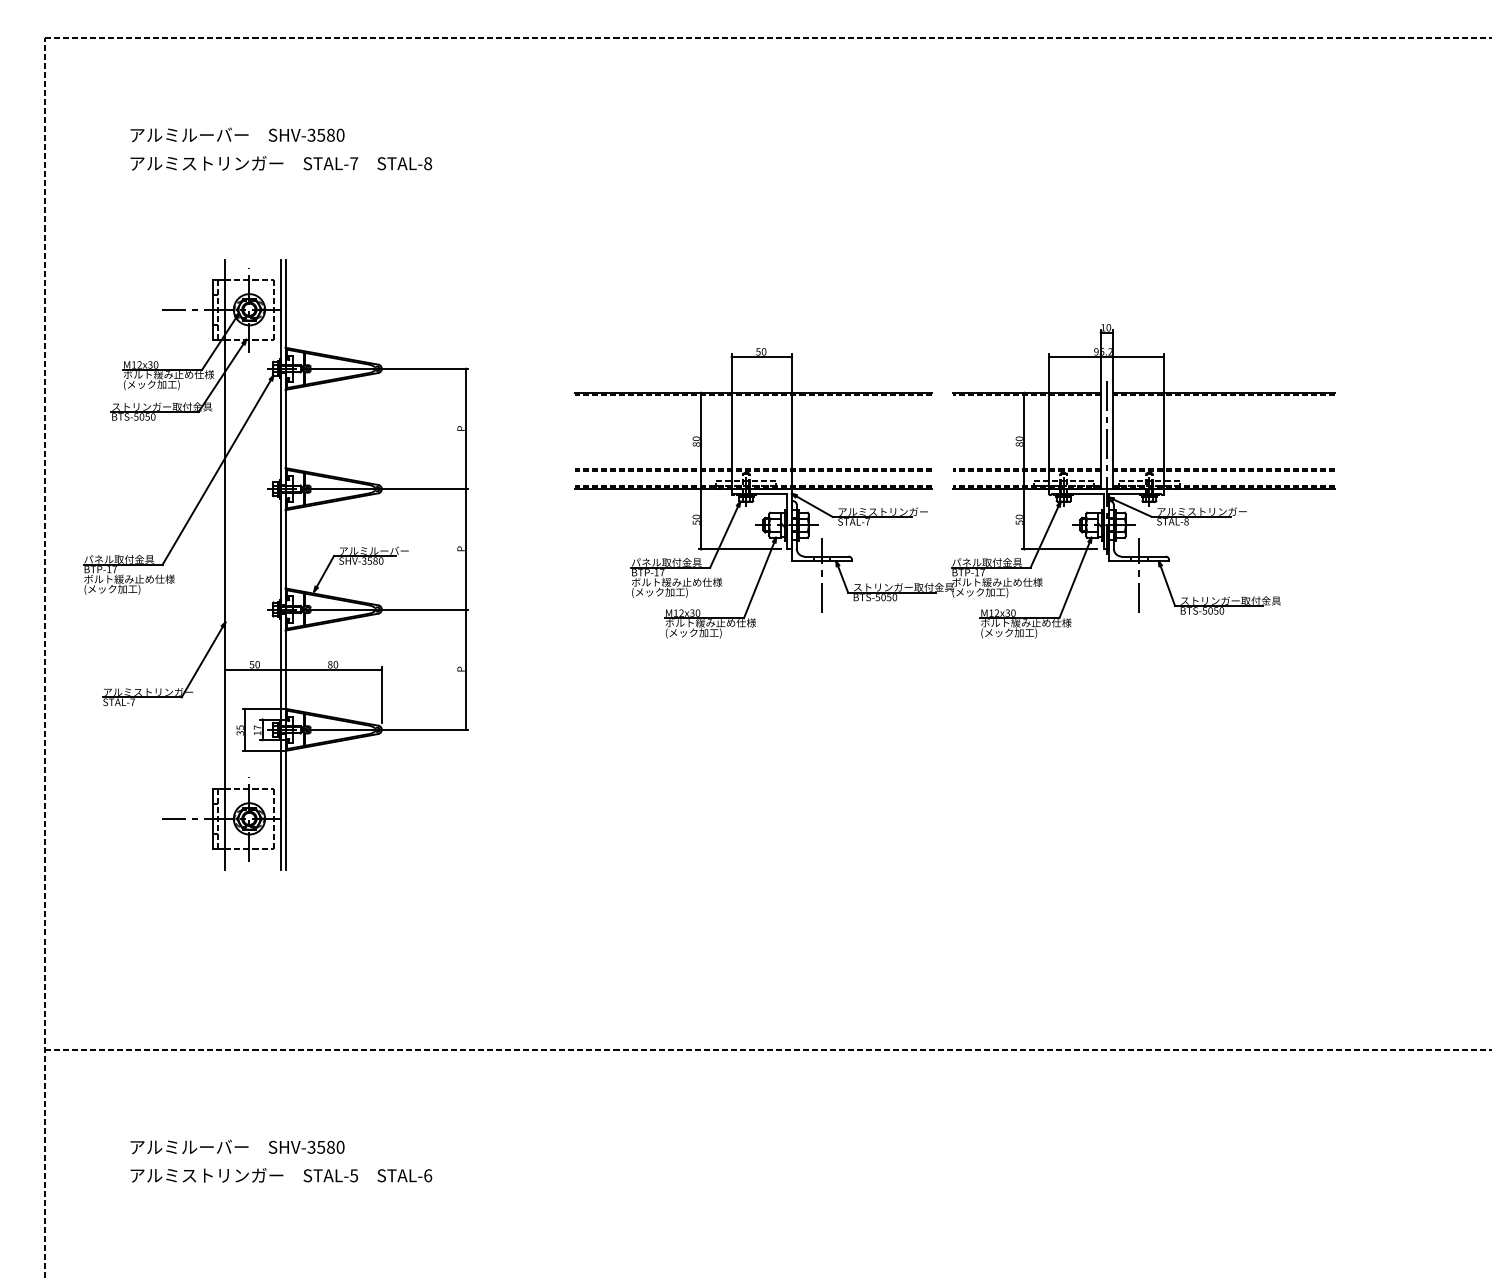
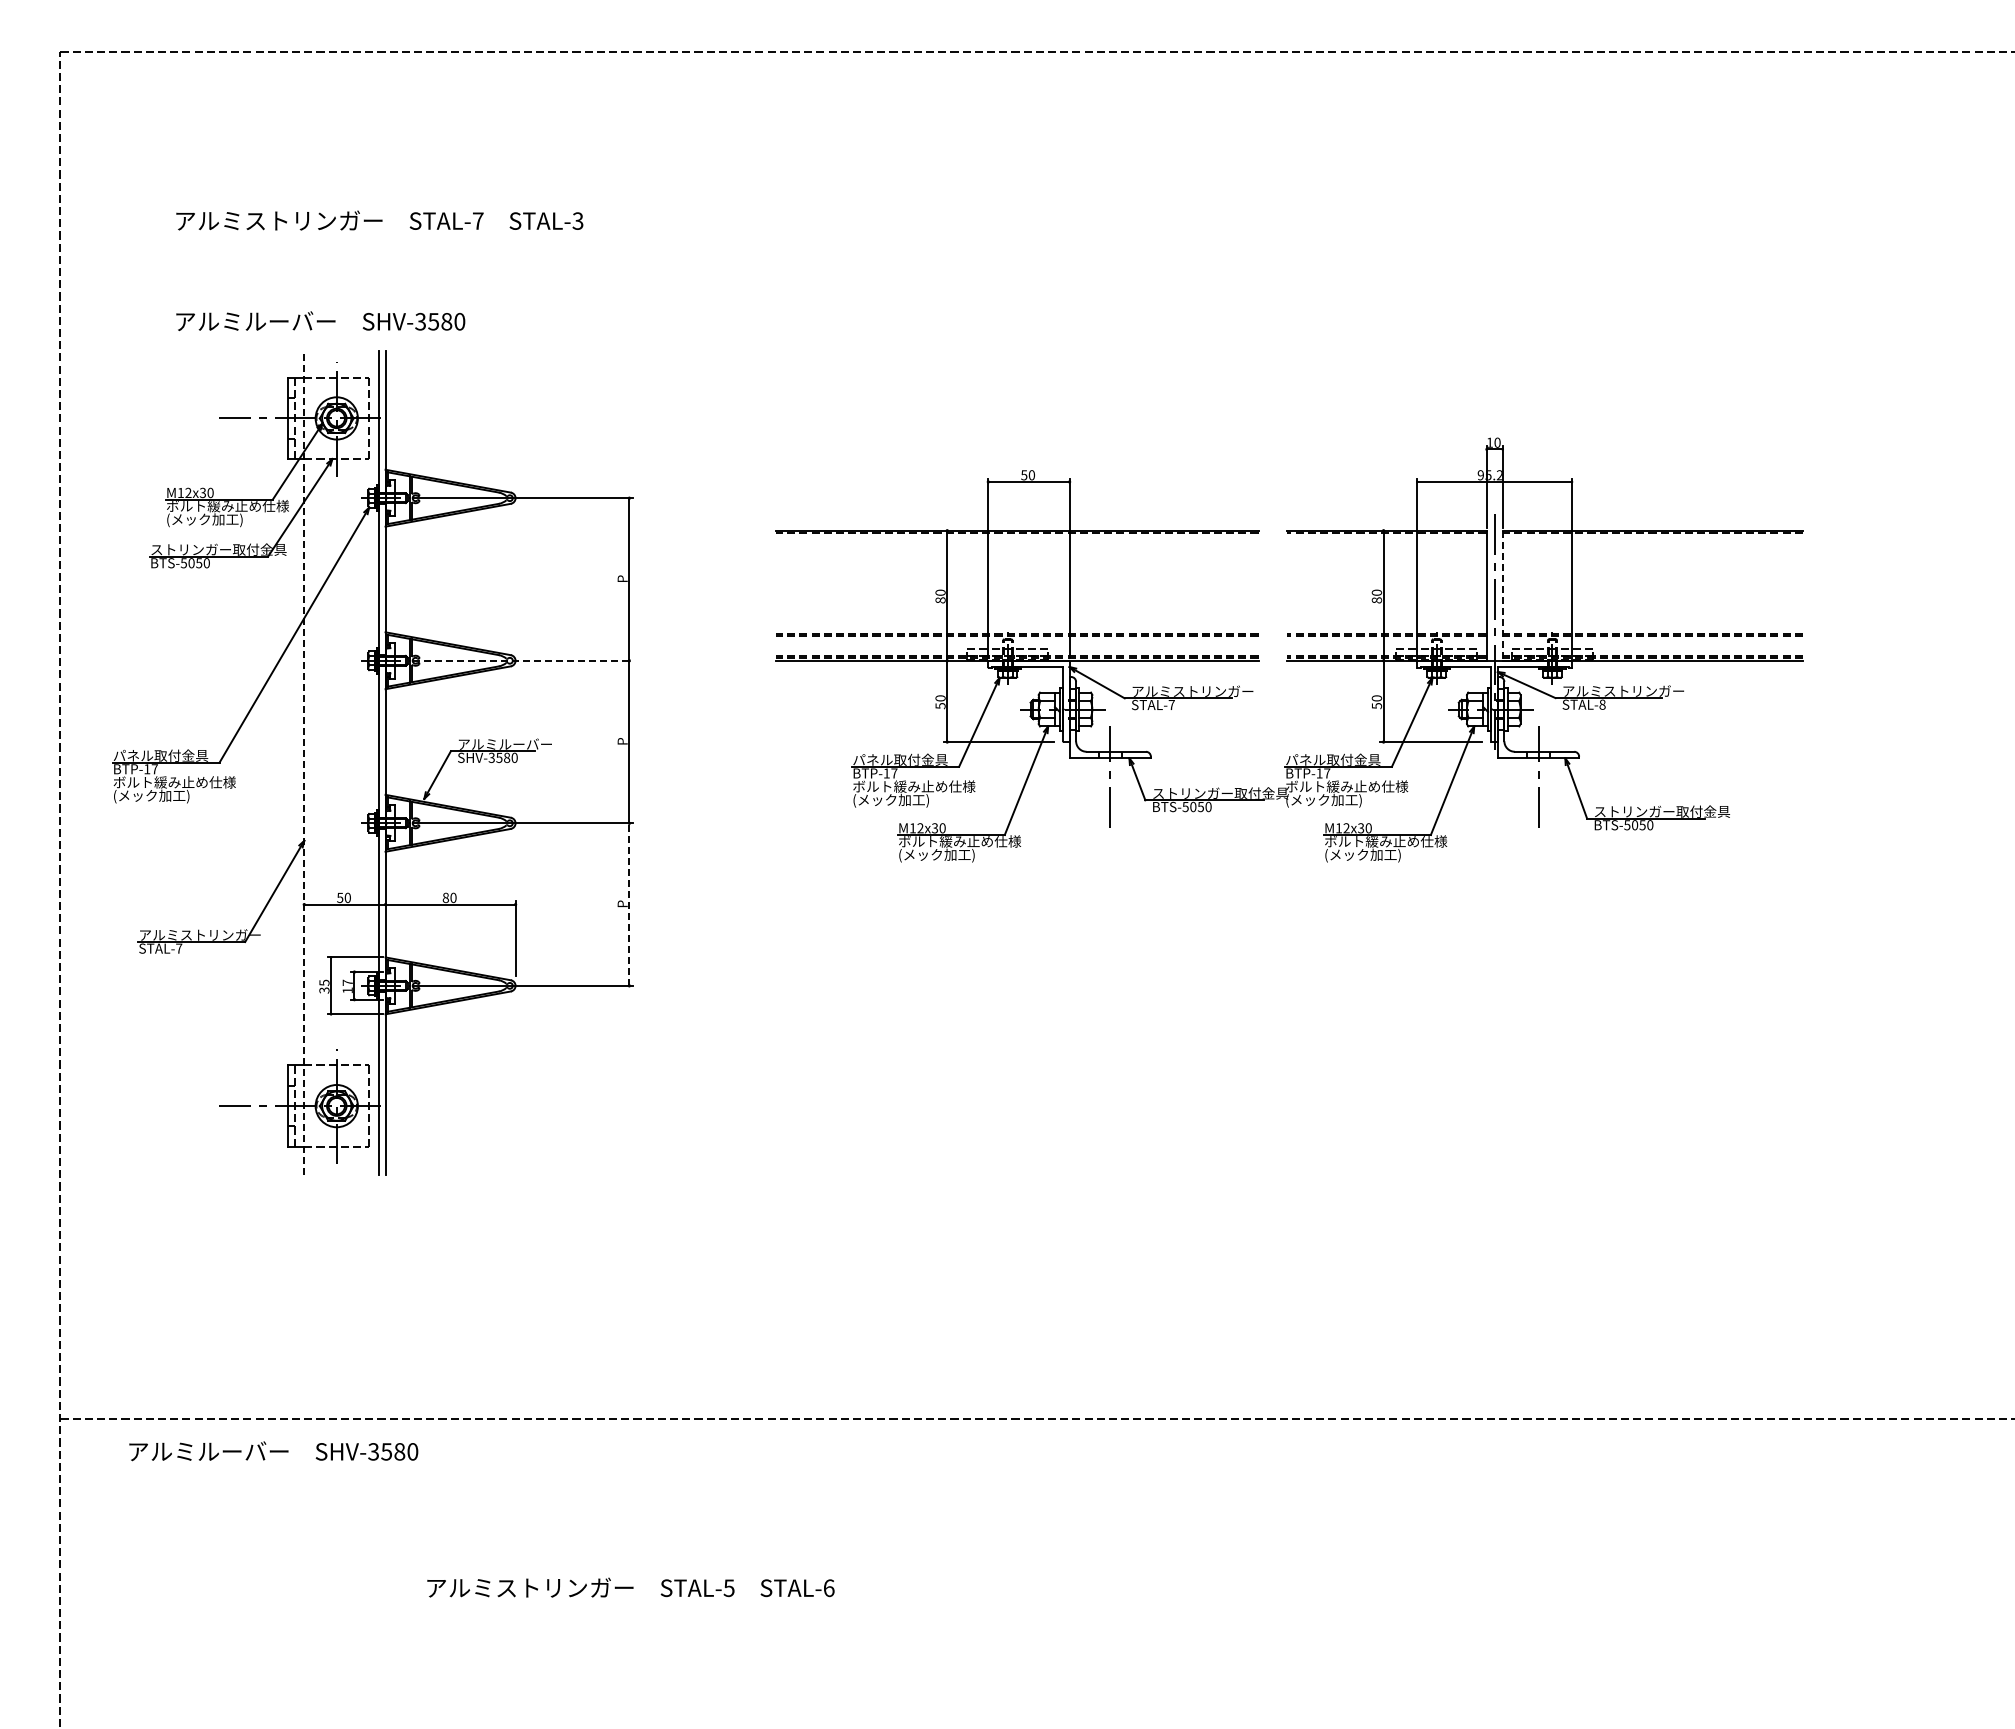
text: (237, 134) -> (320, 320), moved
text: (427, 163) -> (577, 220), STAL-8 -> STAL-3
line: (1112, 441) -> (1502, 596), solid -> dashed
line: (387, 488) -> (523, 660), solid -> dashed
line: (225, 565) -> (304, 763), solid -> dashed
line: (466, 669) -> (629, 904), solid -> dashed
text: (237, 1147) -> (273, 1451), moved
text: (281, 1175) -> (630, 1587), moved

